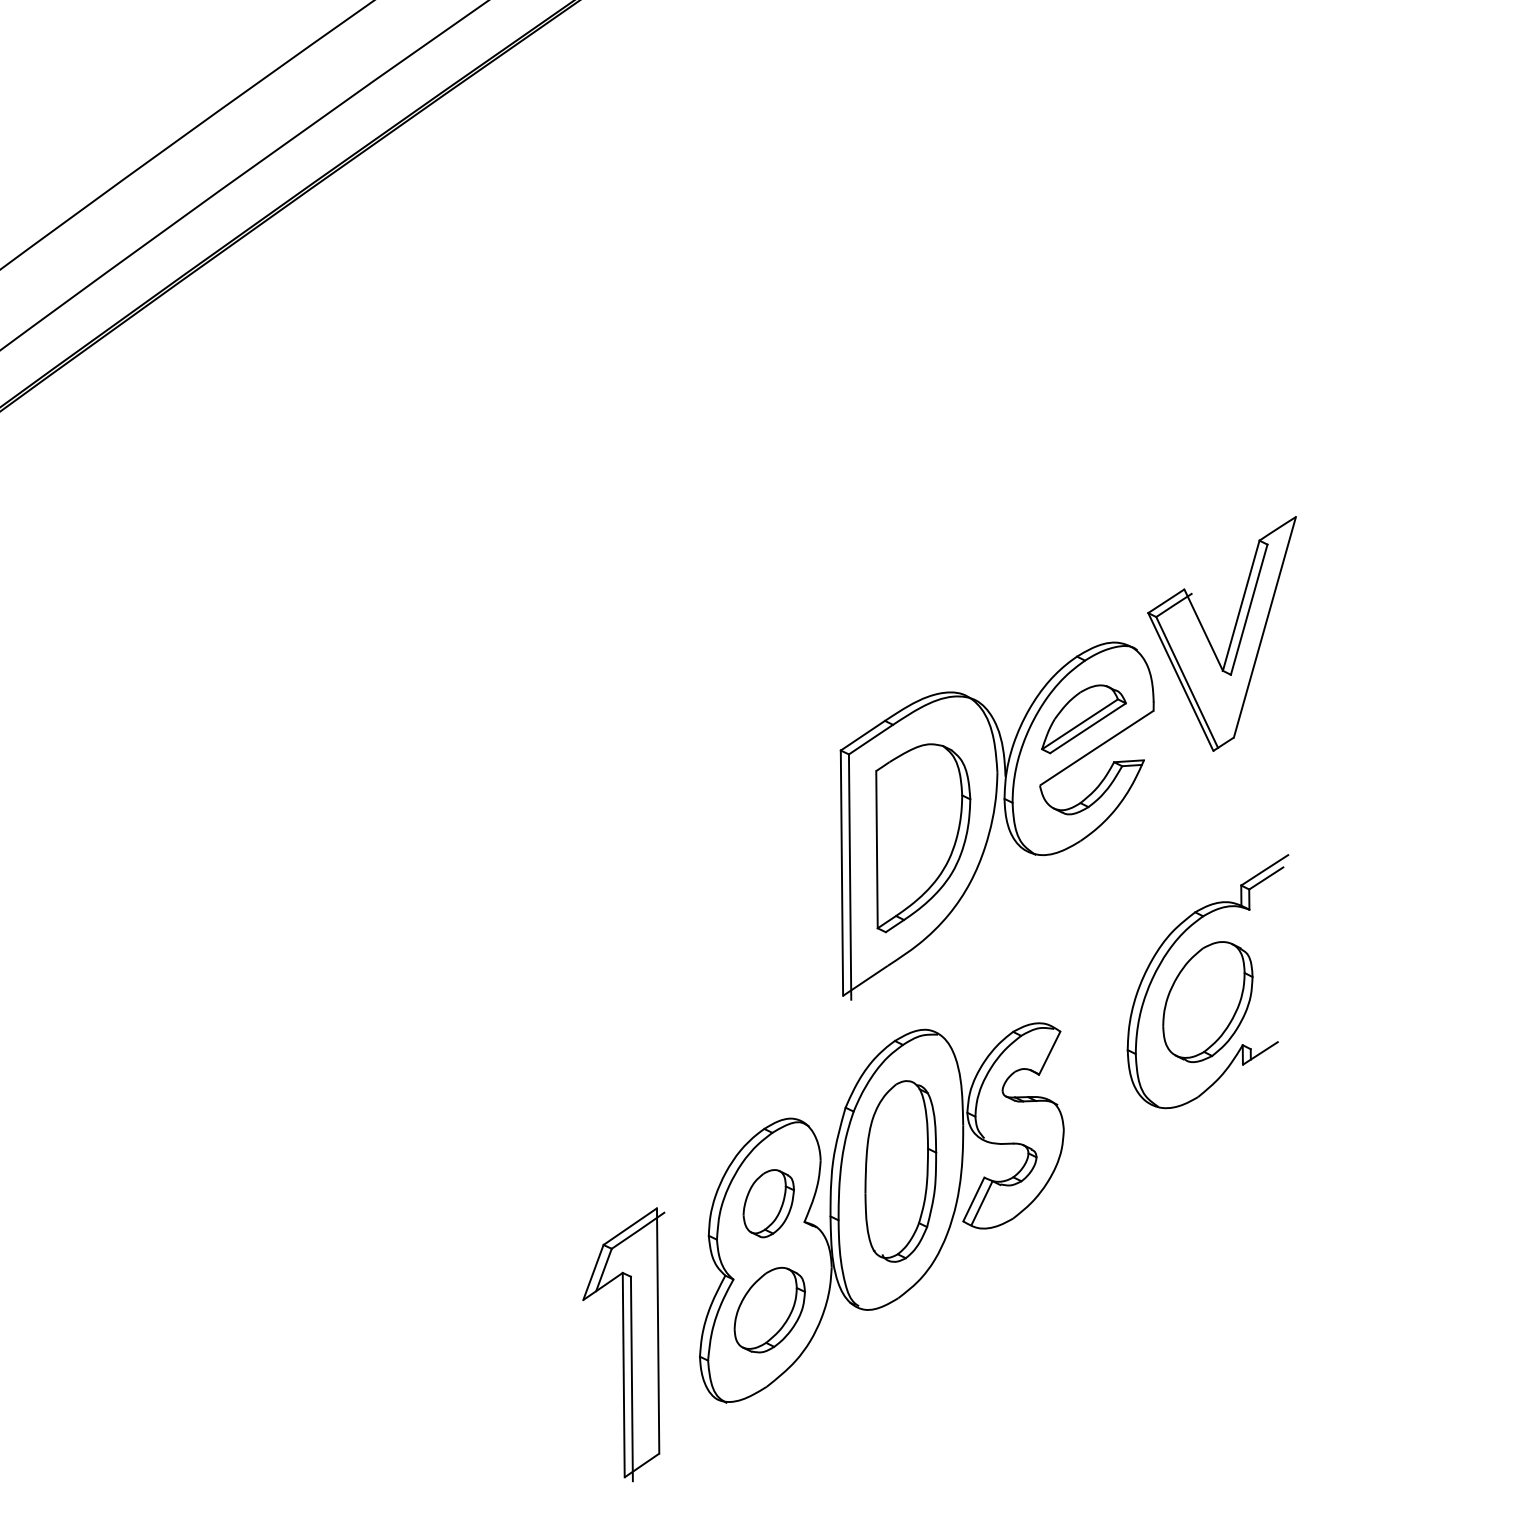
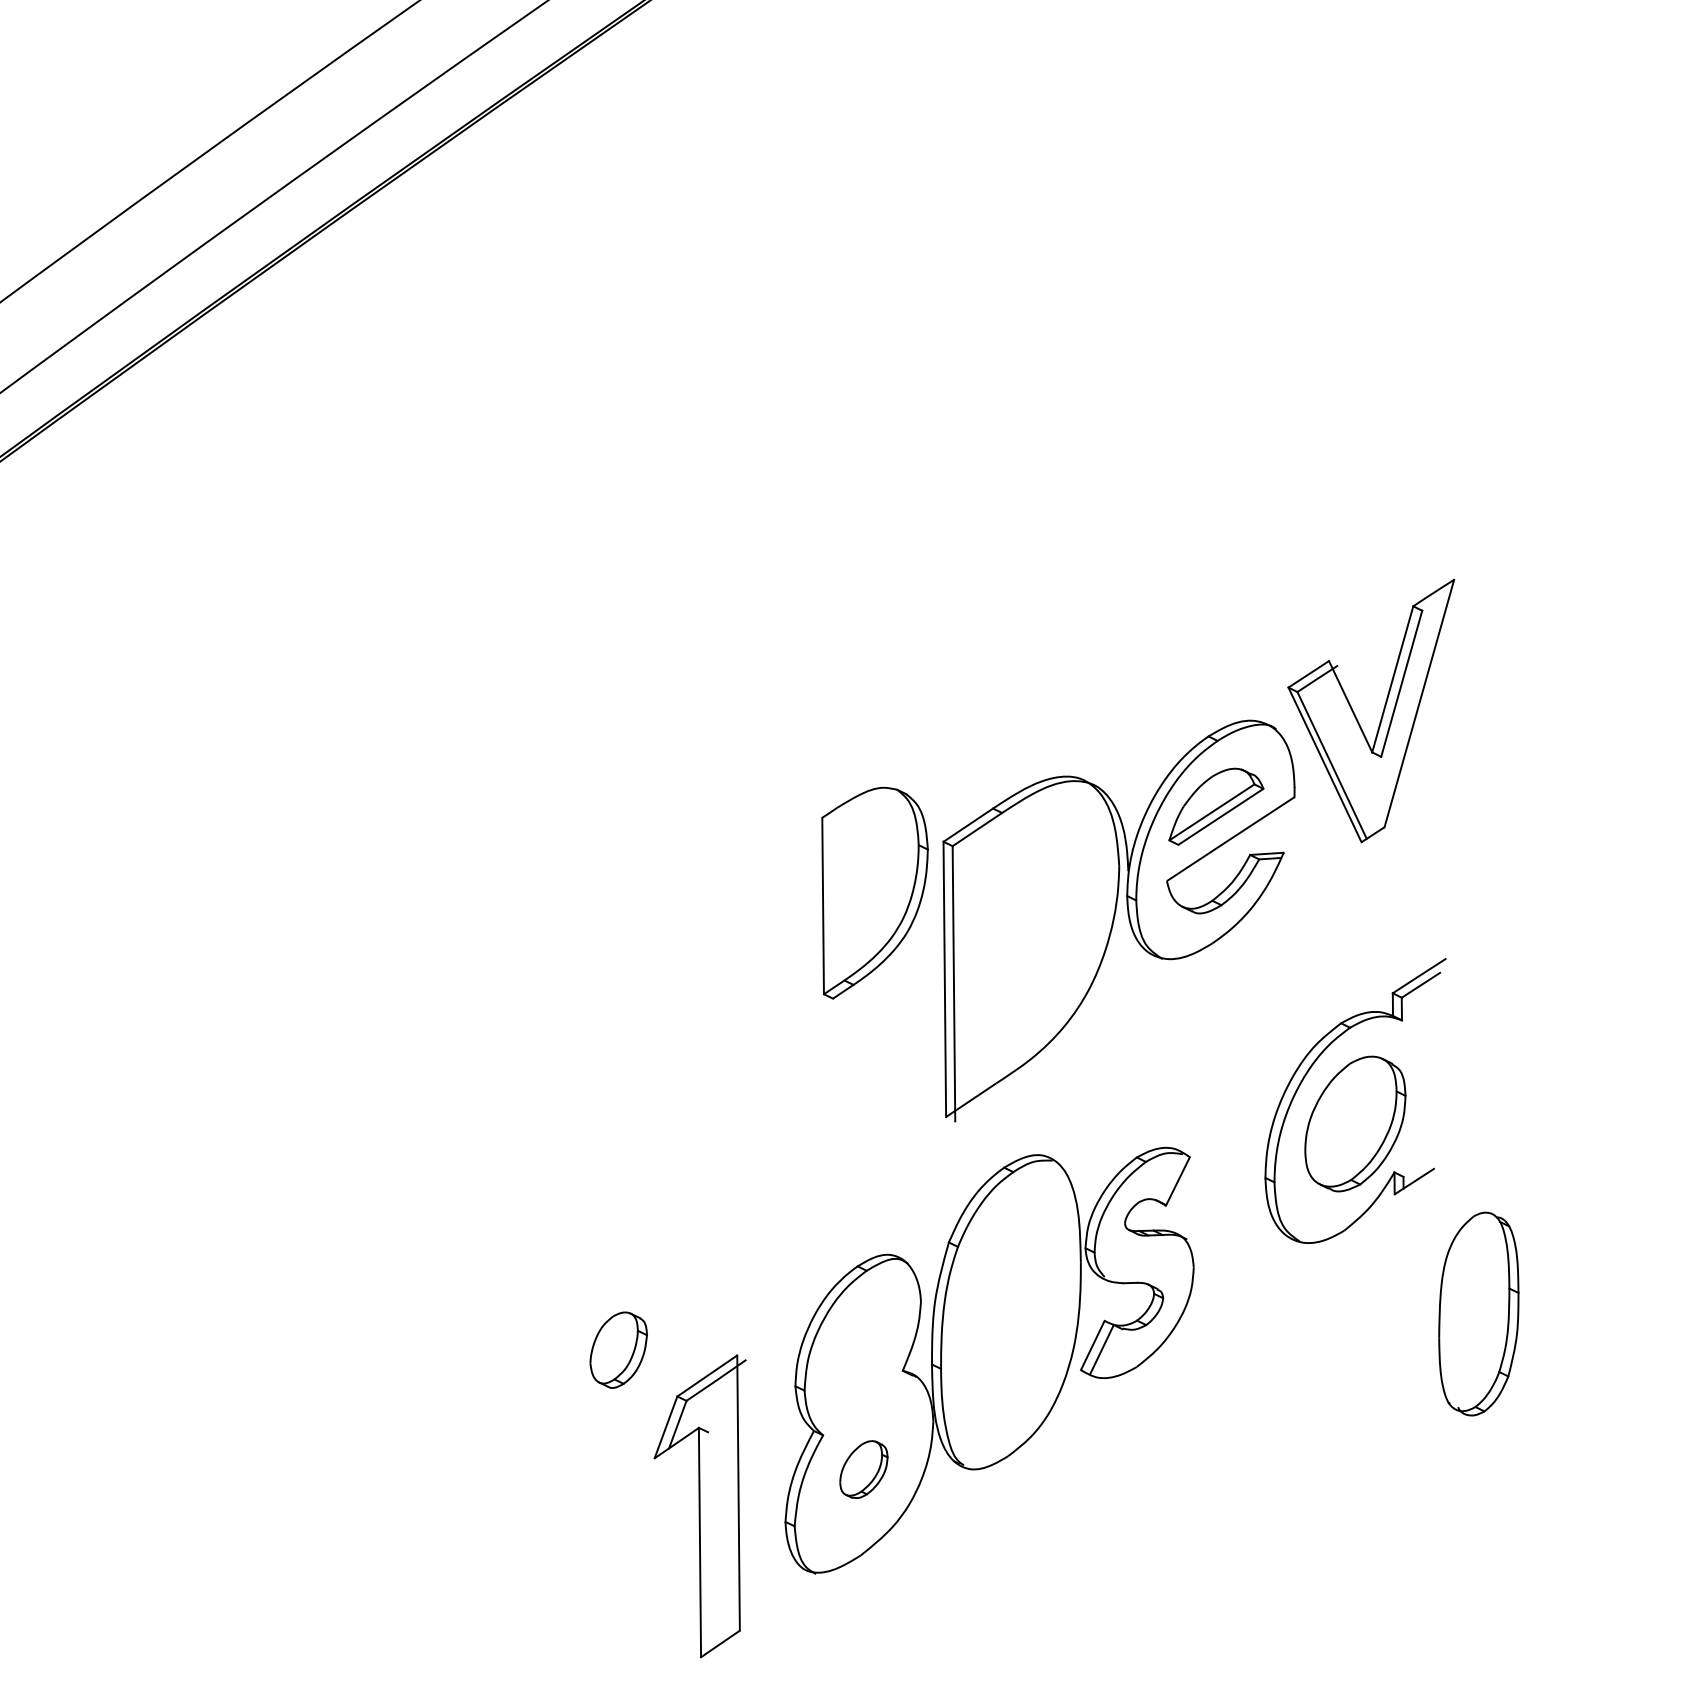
part: (922, 837) -> (874, 892), moved
part: (900, 1170) -> (1478, 1313), moved
part: (768, 1203) -> (618, 1349), moved
part: (769, 1309) -> (863, 1469), size x0.6
line: (632, 1378) -> (709, 1546), removed

